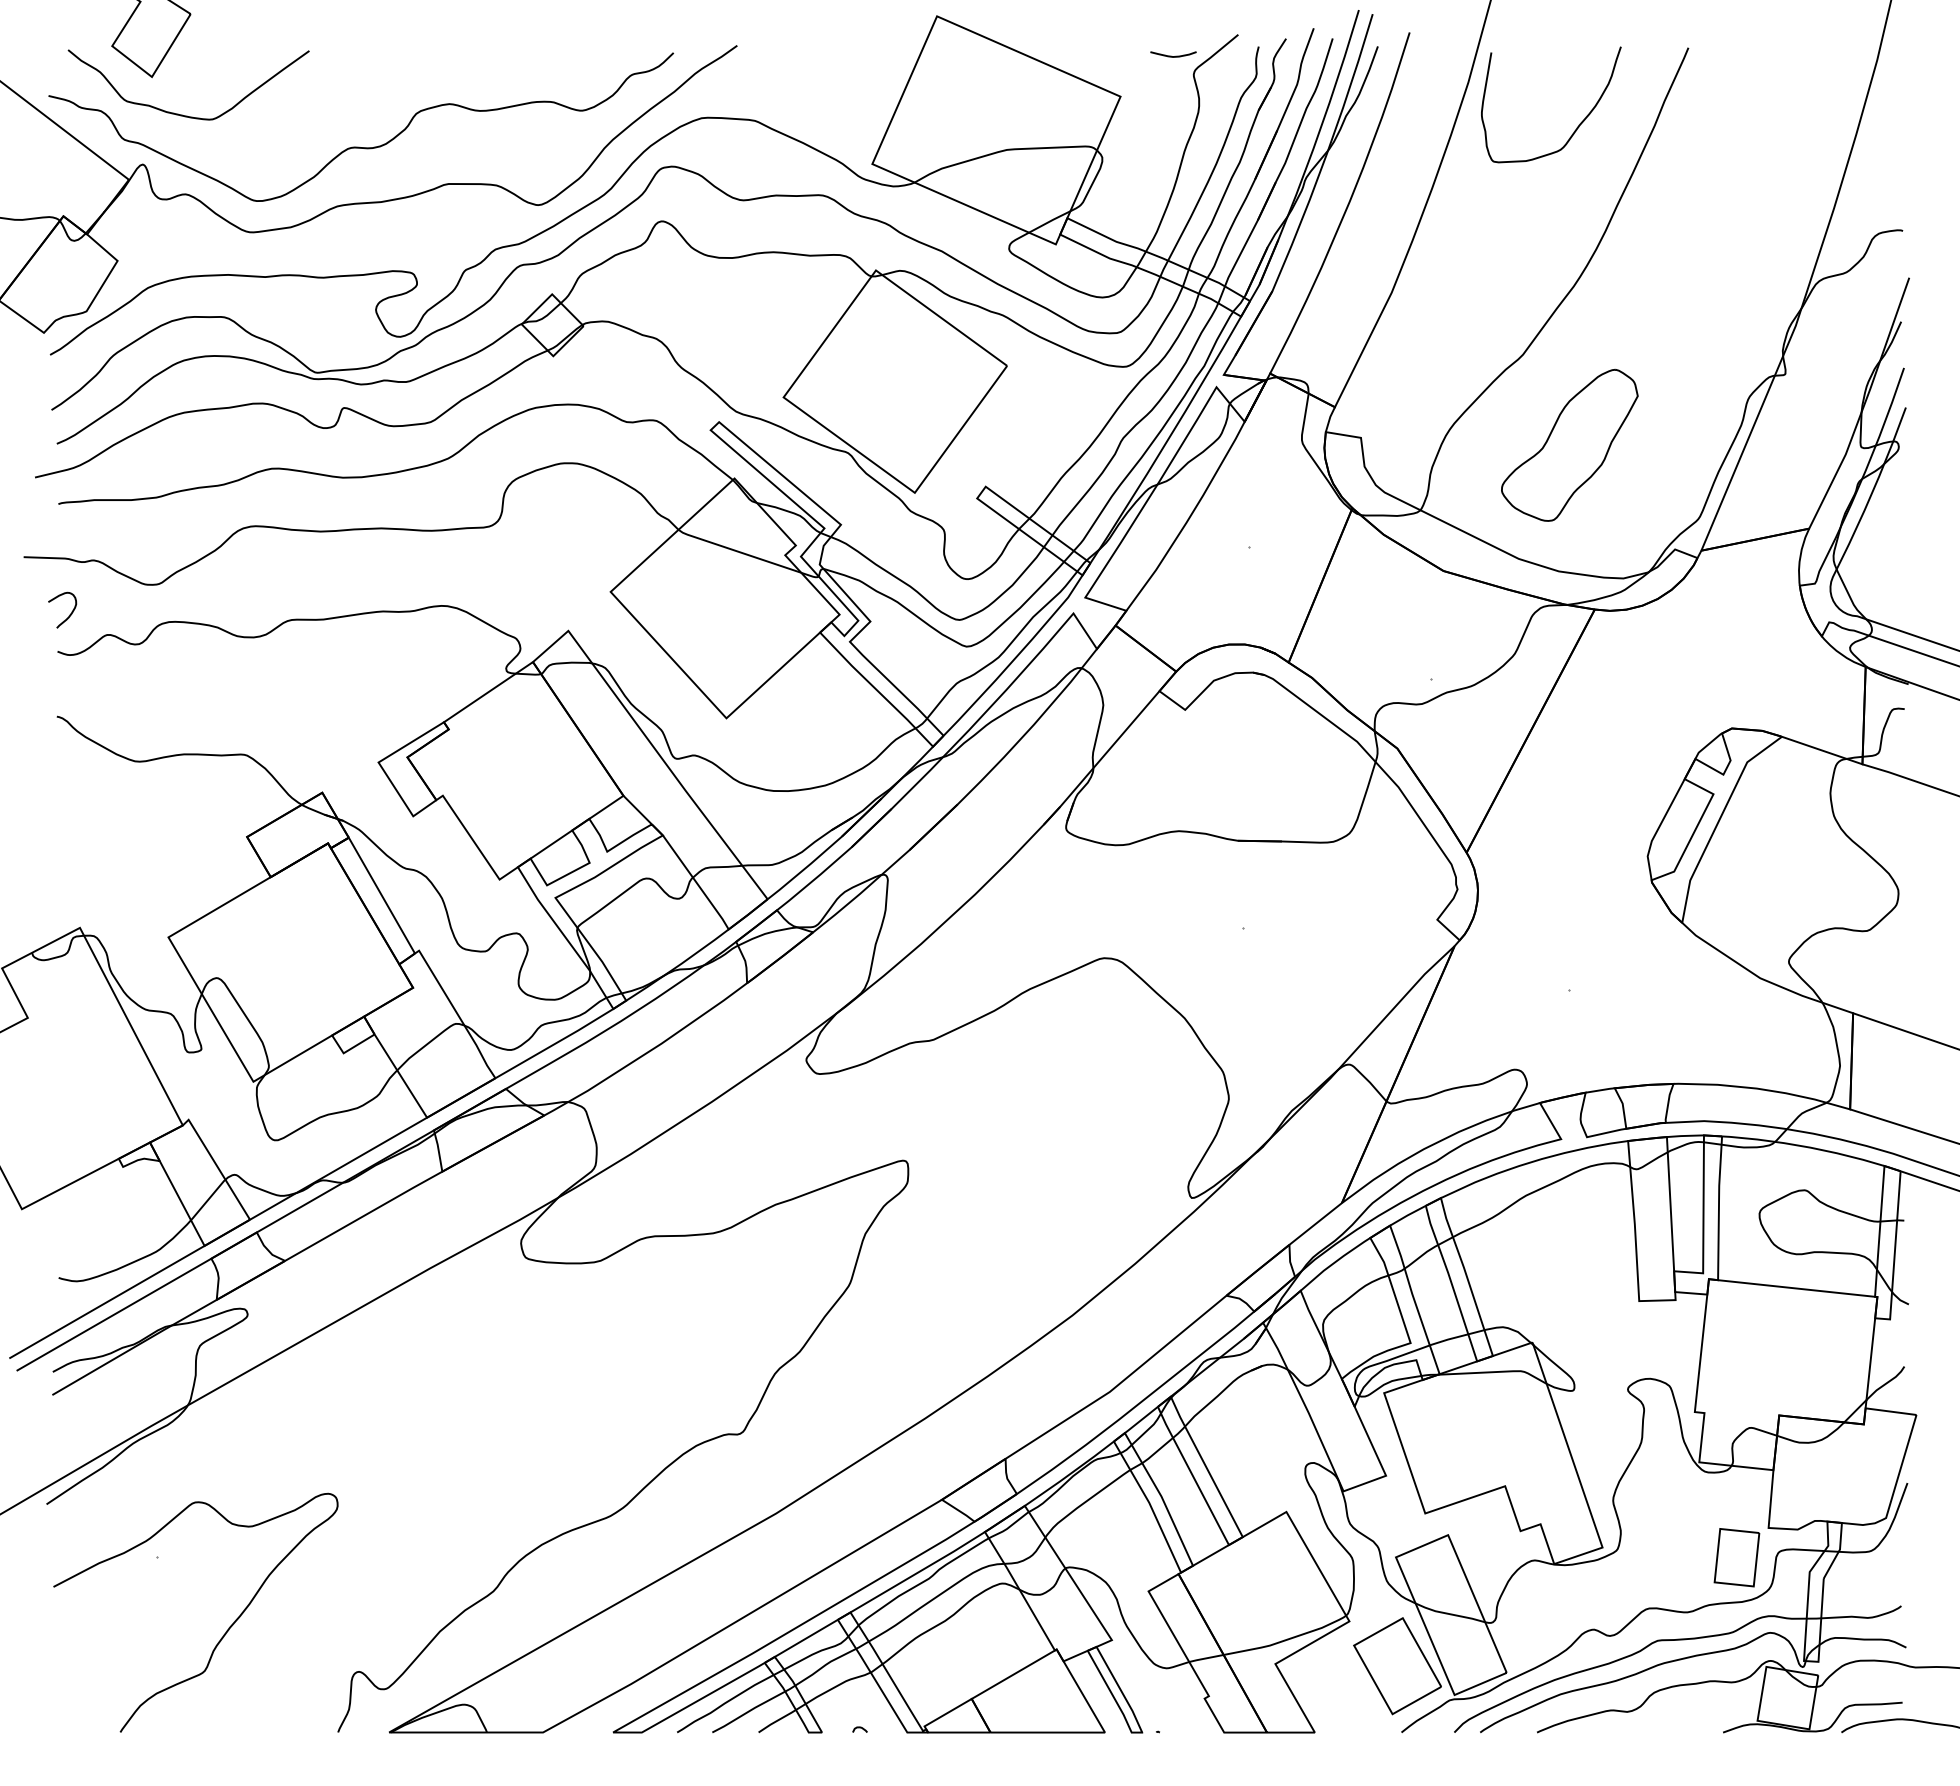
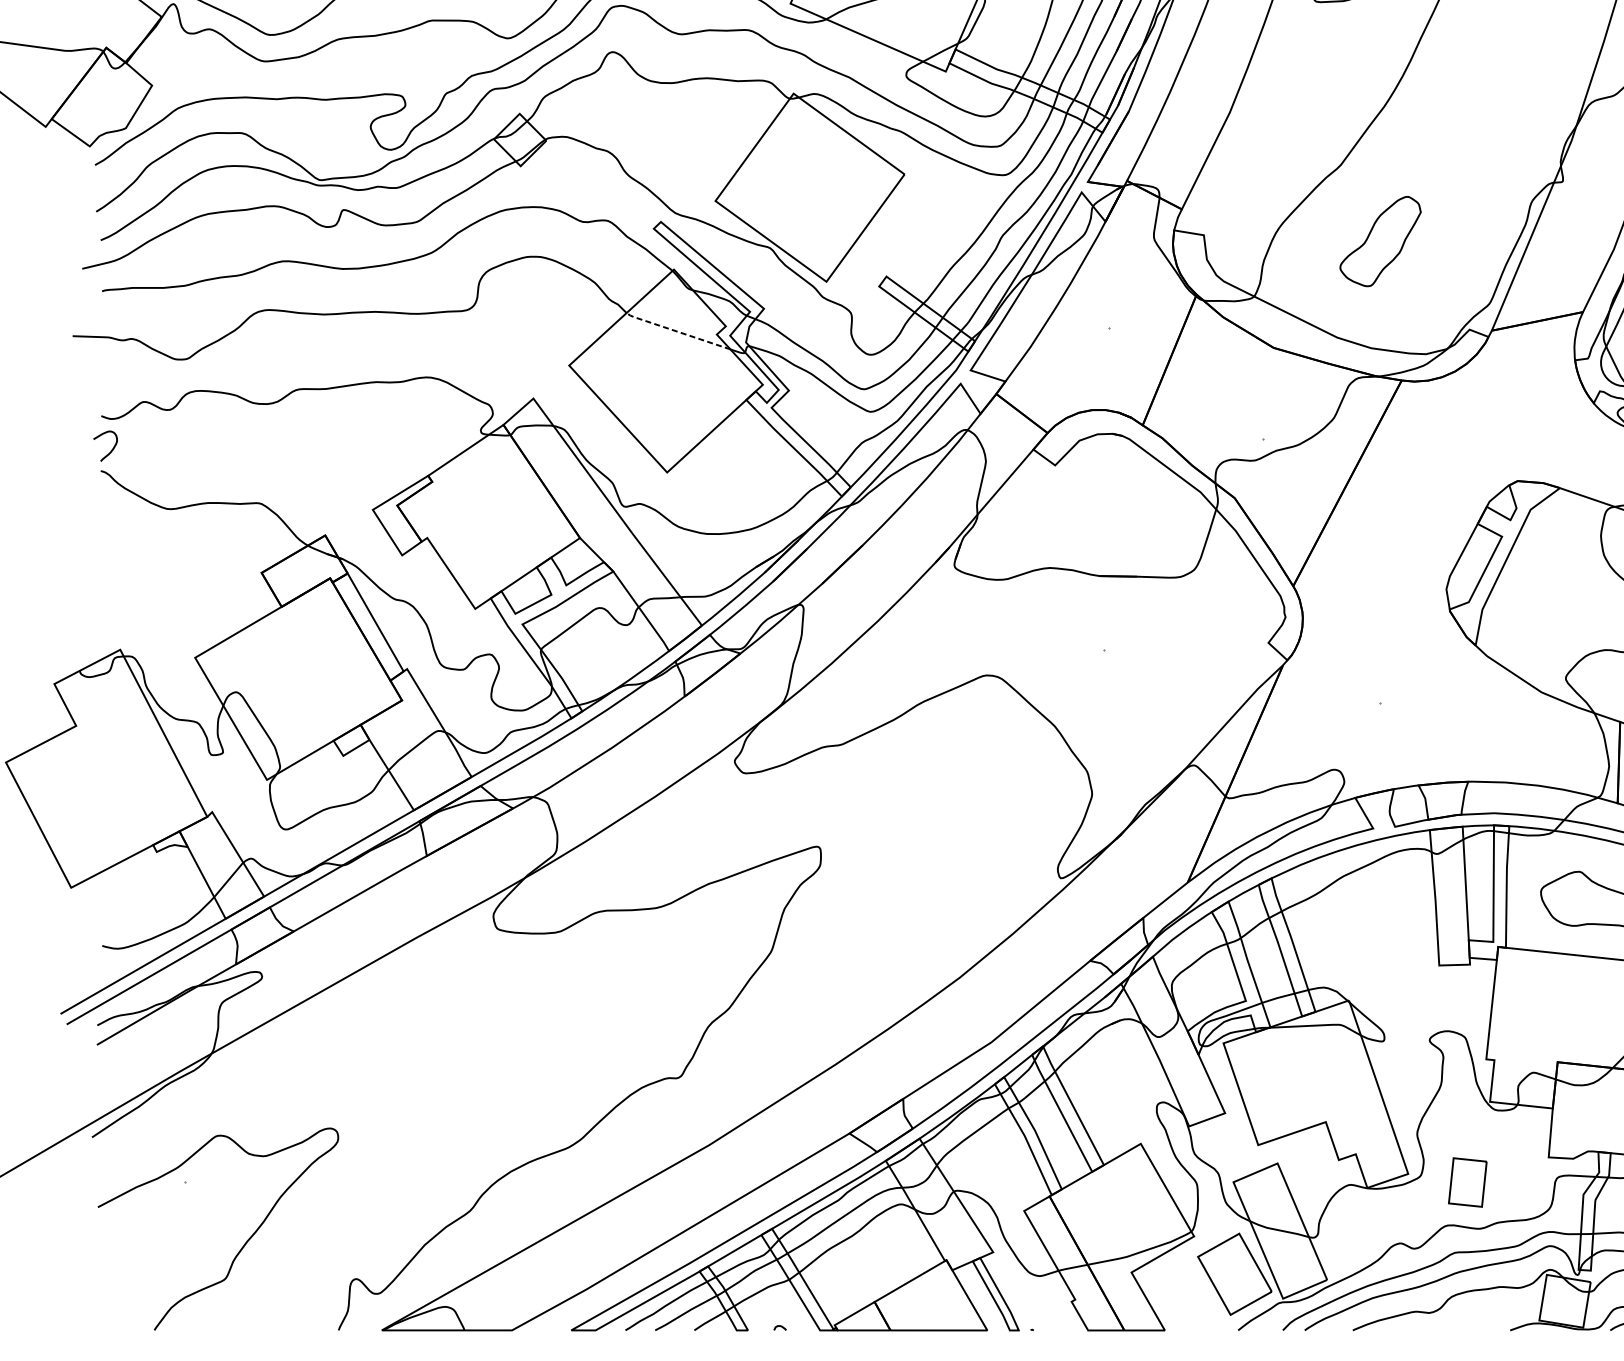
part: (1569, 444) -> (1380, 240), size x0.7
line: (737, 551) -> (676, 331), solid -> dashed
curve: (69, 614) -> (111, 449), moved
part: (1736, 1557) -> (1467, 1182), moved

